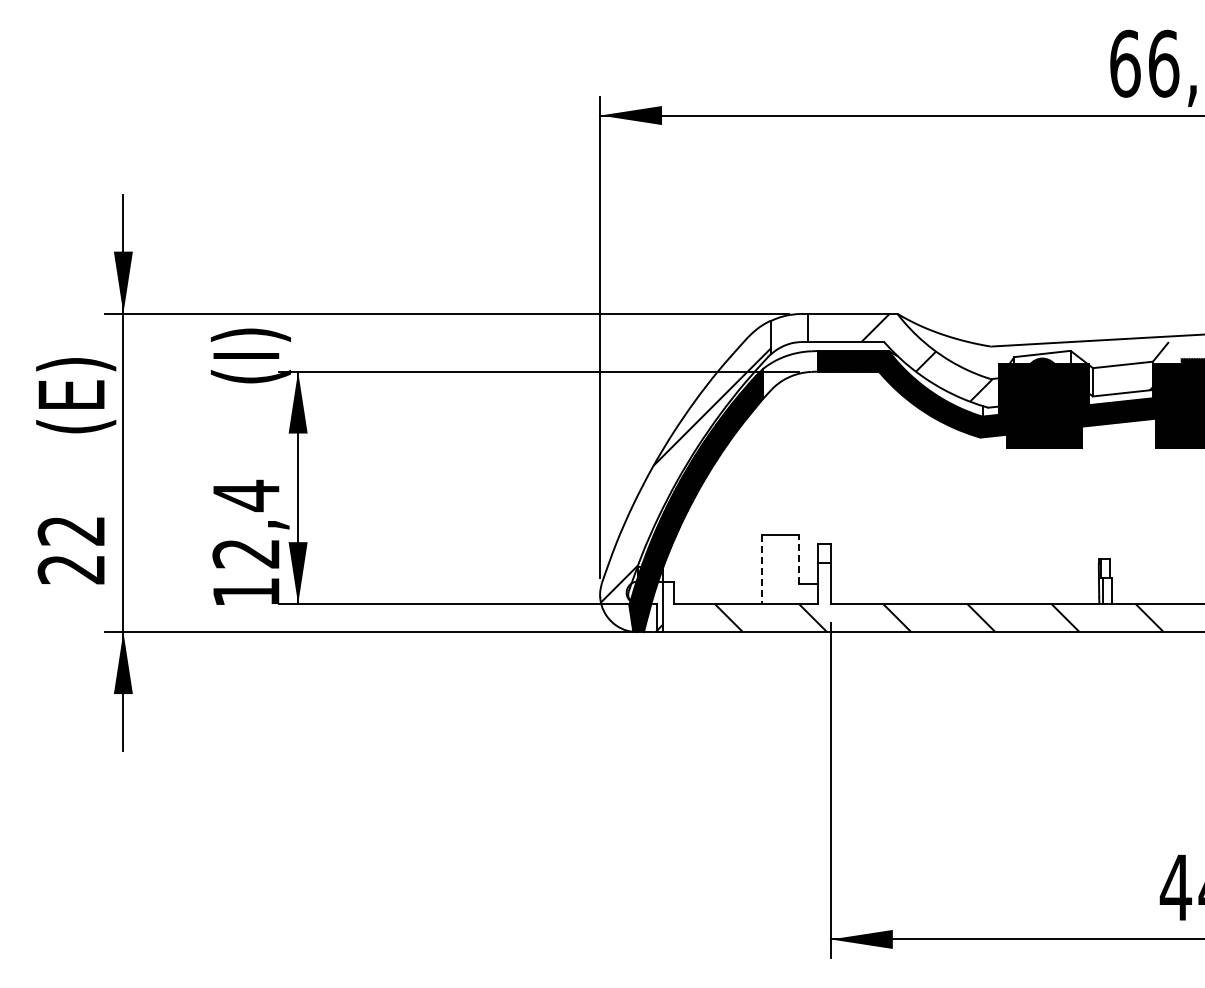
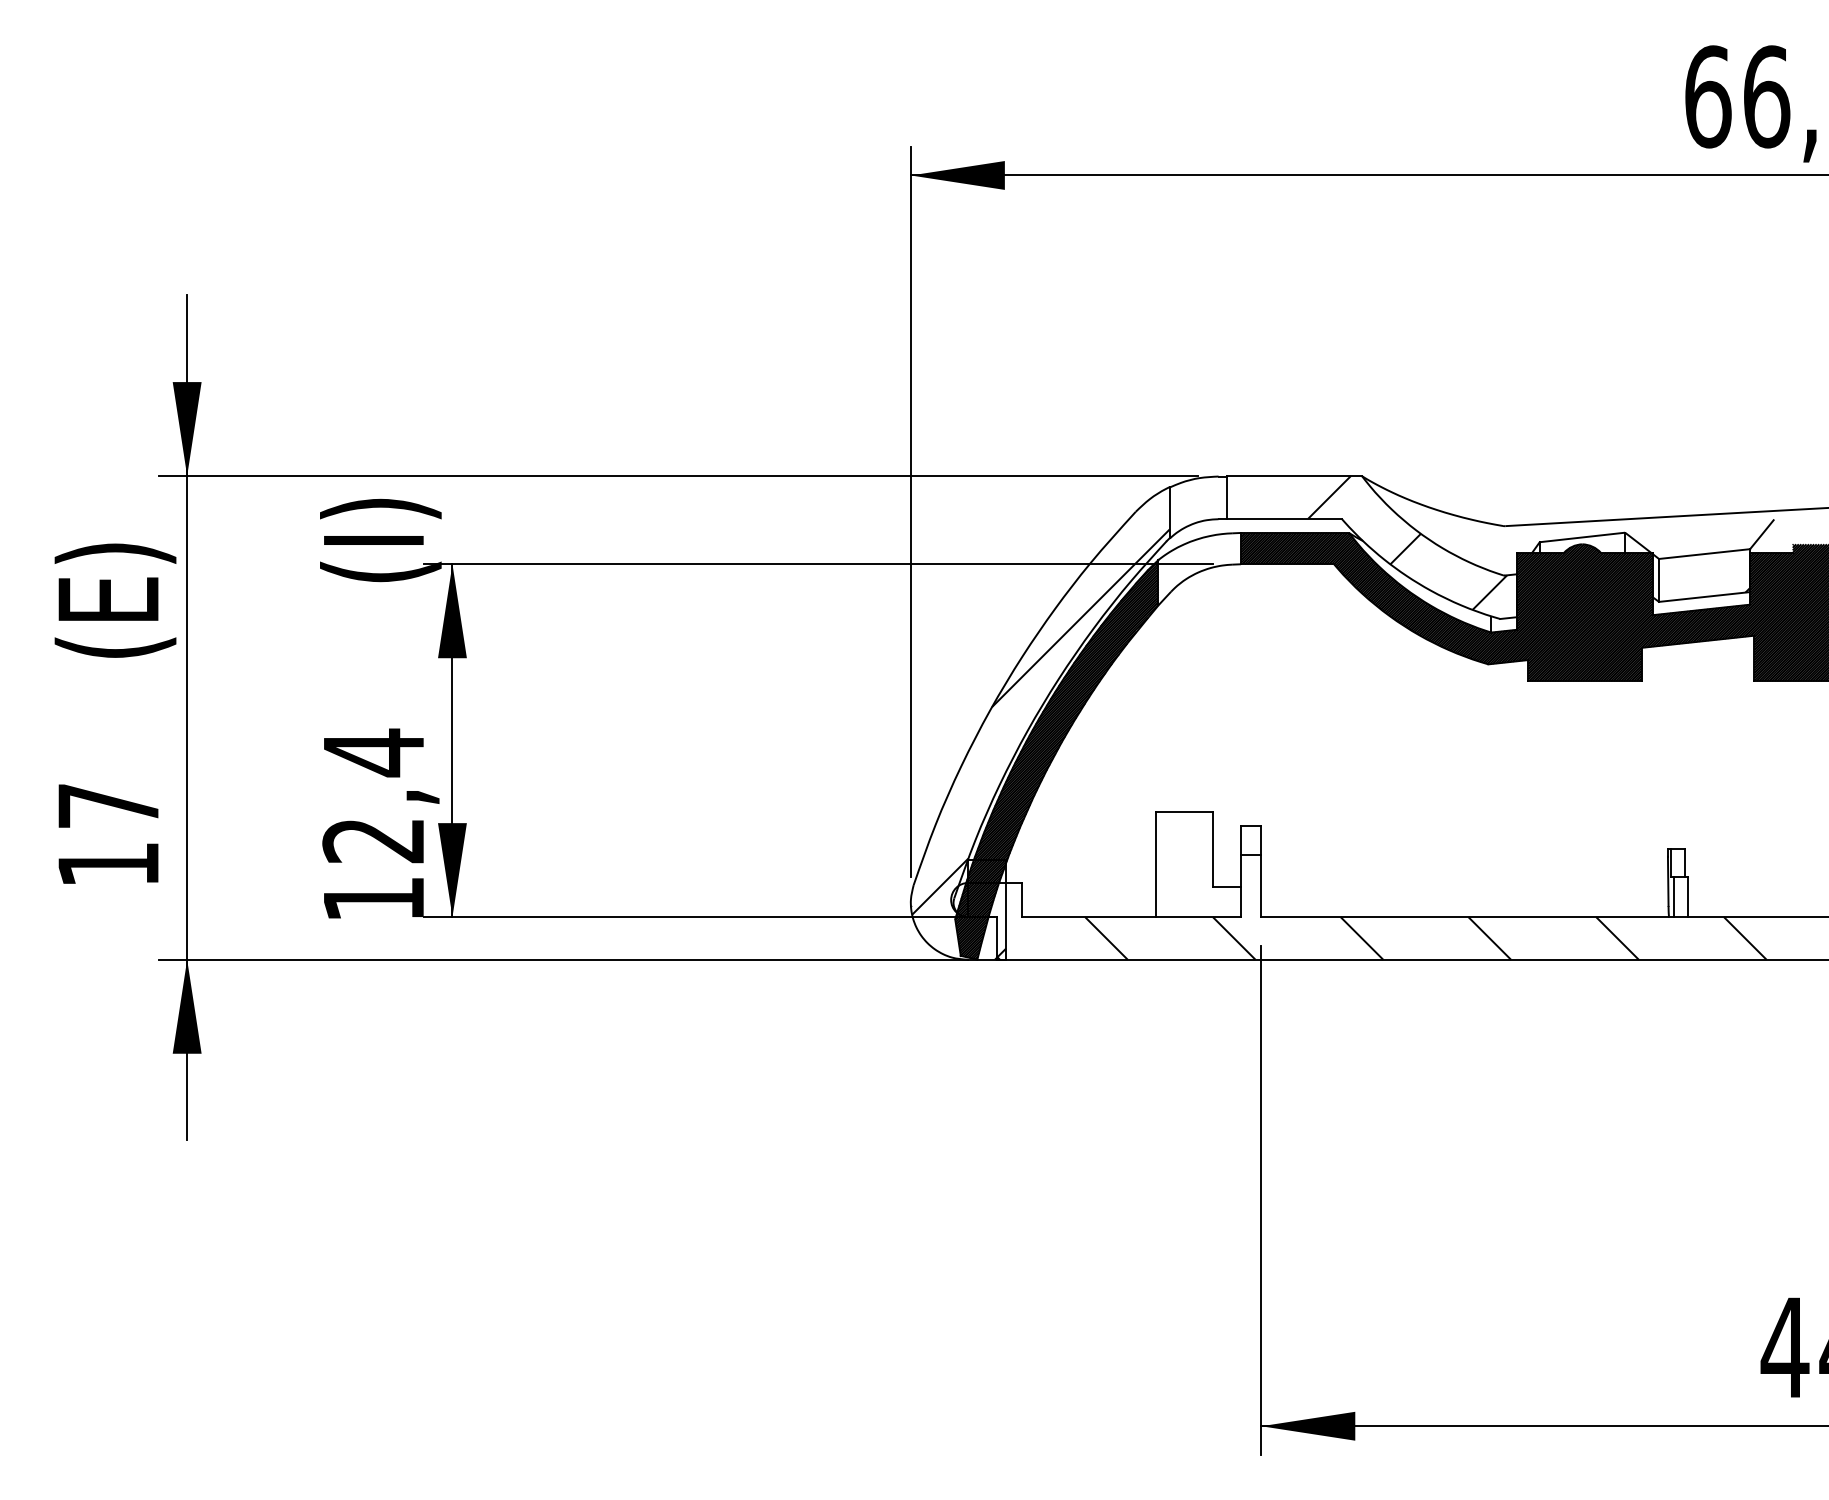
text: (70, 550) -> (106, 835), 22 -> 17
line: (799, 559) -> (1213, 849), dashed -> solid
line: (761, 569) -> (1155, 864), dashed -> solid

